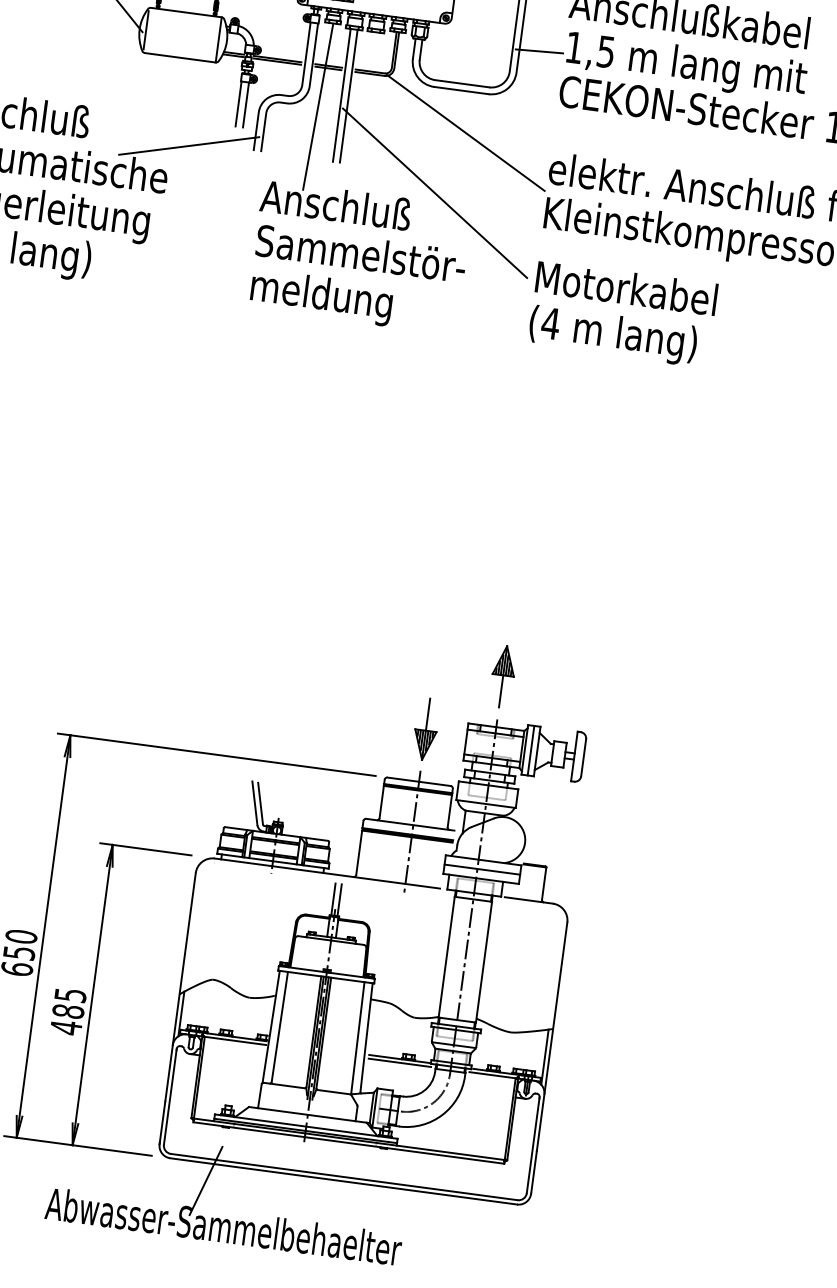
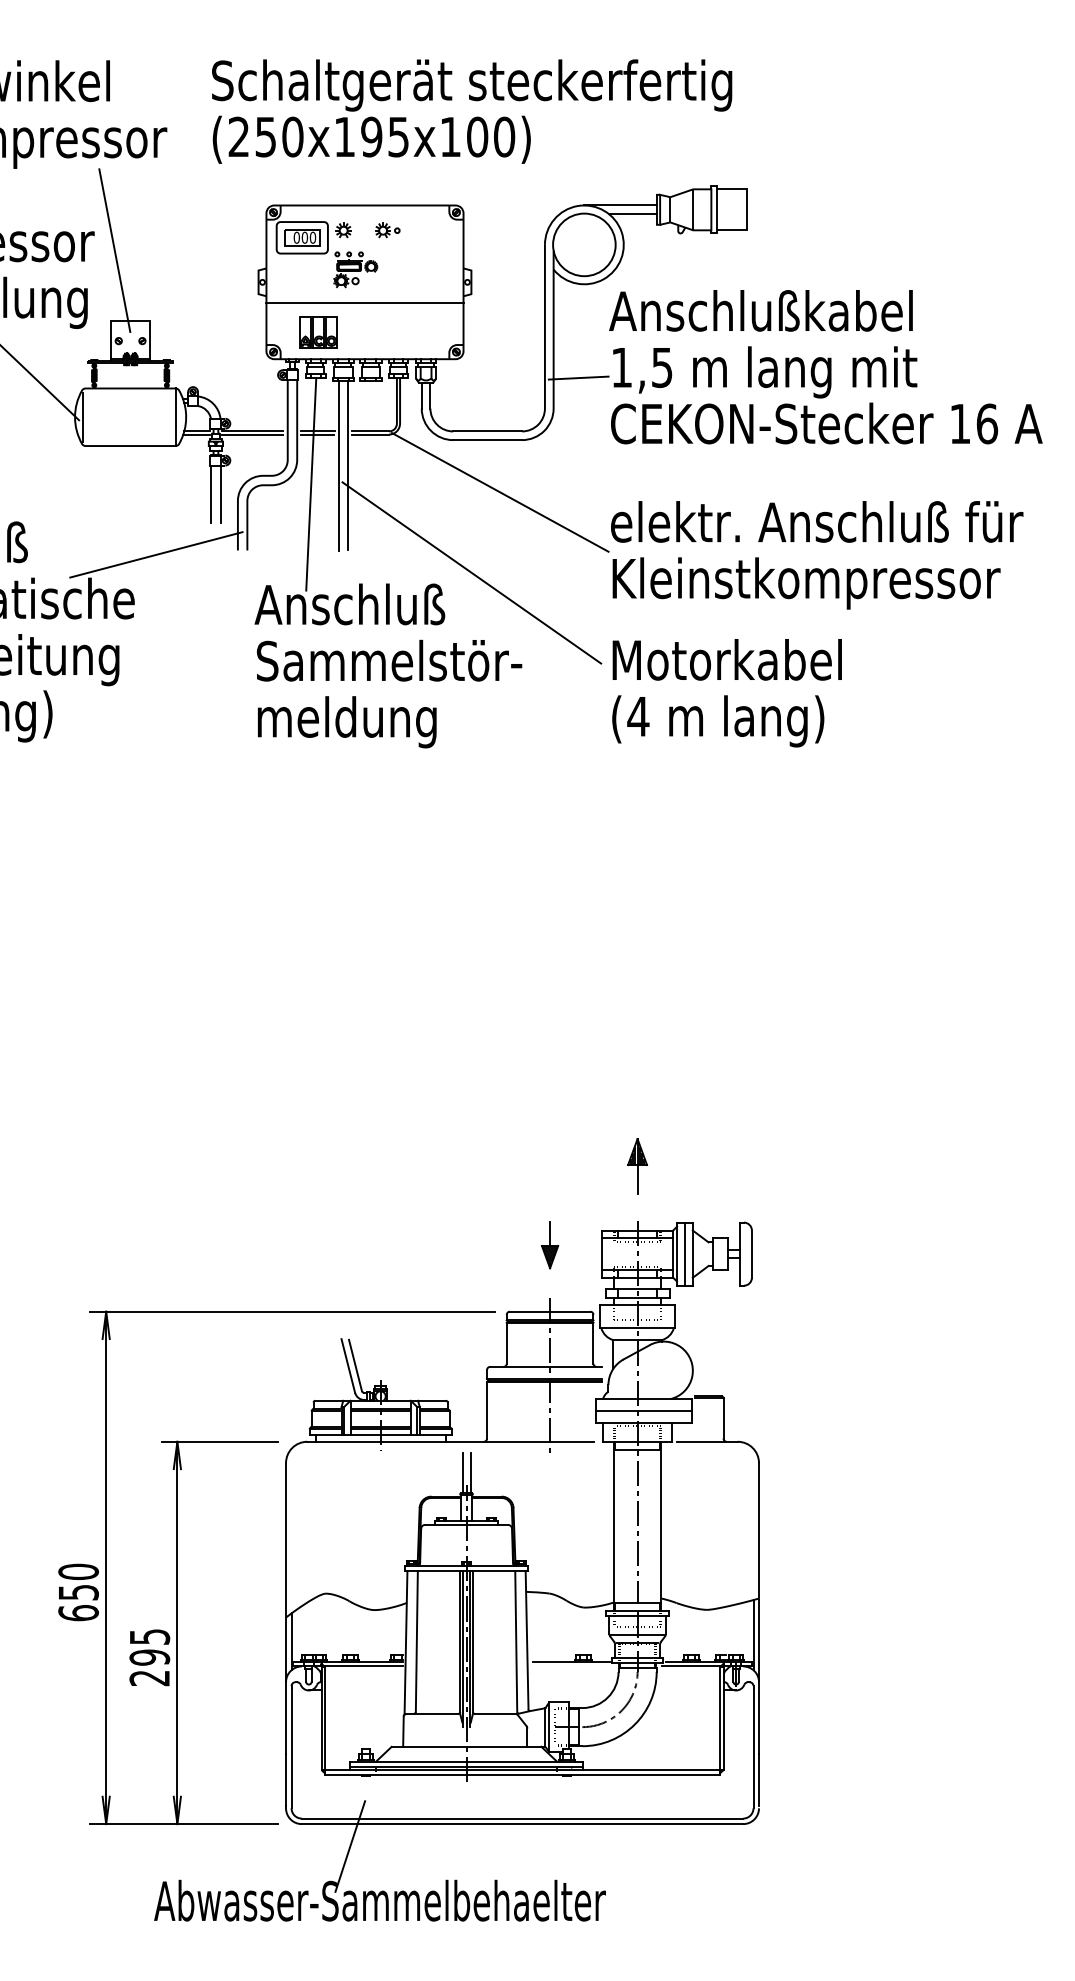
part: (503, 676) -> (637, 1165), size x0.7
part: (425, 728) -> (549, 1244), size x0.6
text: (67, 1019) -> (149, 1667), 485 -> 295
line: (399, 1062) -> (572, 1666), removed

